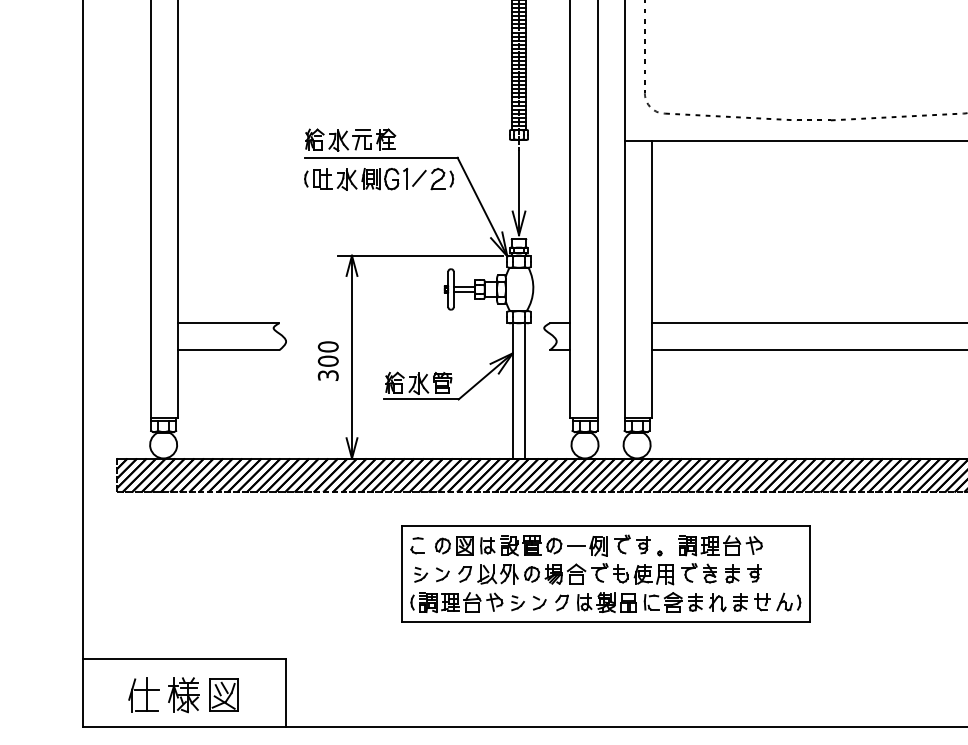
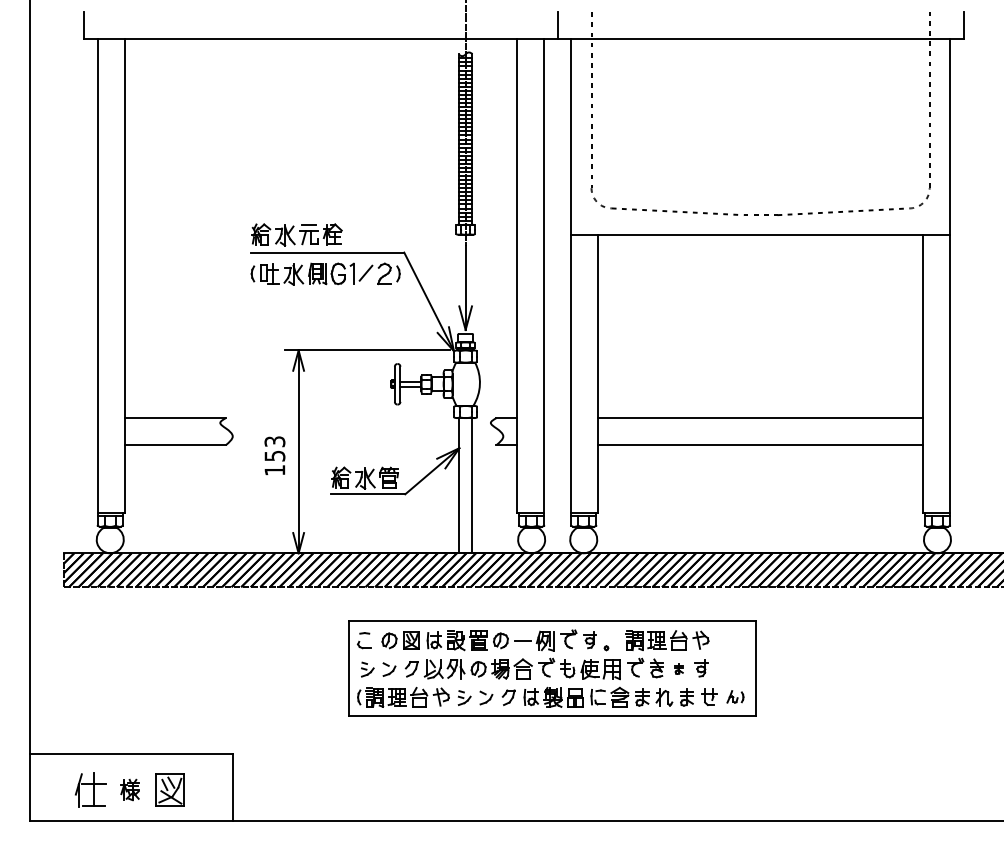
text: (327, 360) -> (274, 455), 300 -> 153
part: (732, 573) -> (679, 668), size x0.6
part: (788, 601) -> (735, 696), size x0.7
part: (182, 694) -> (129, 789), size x0.6

